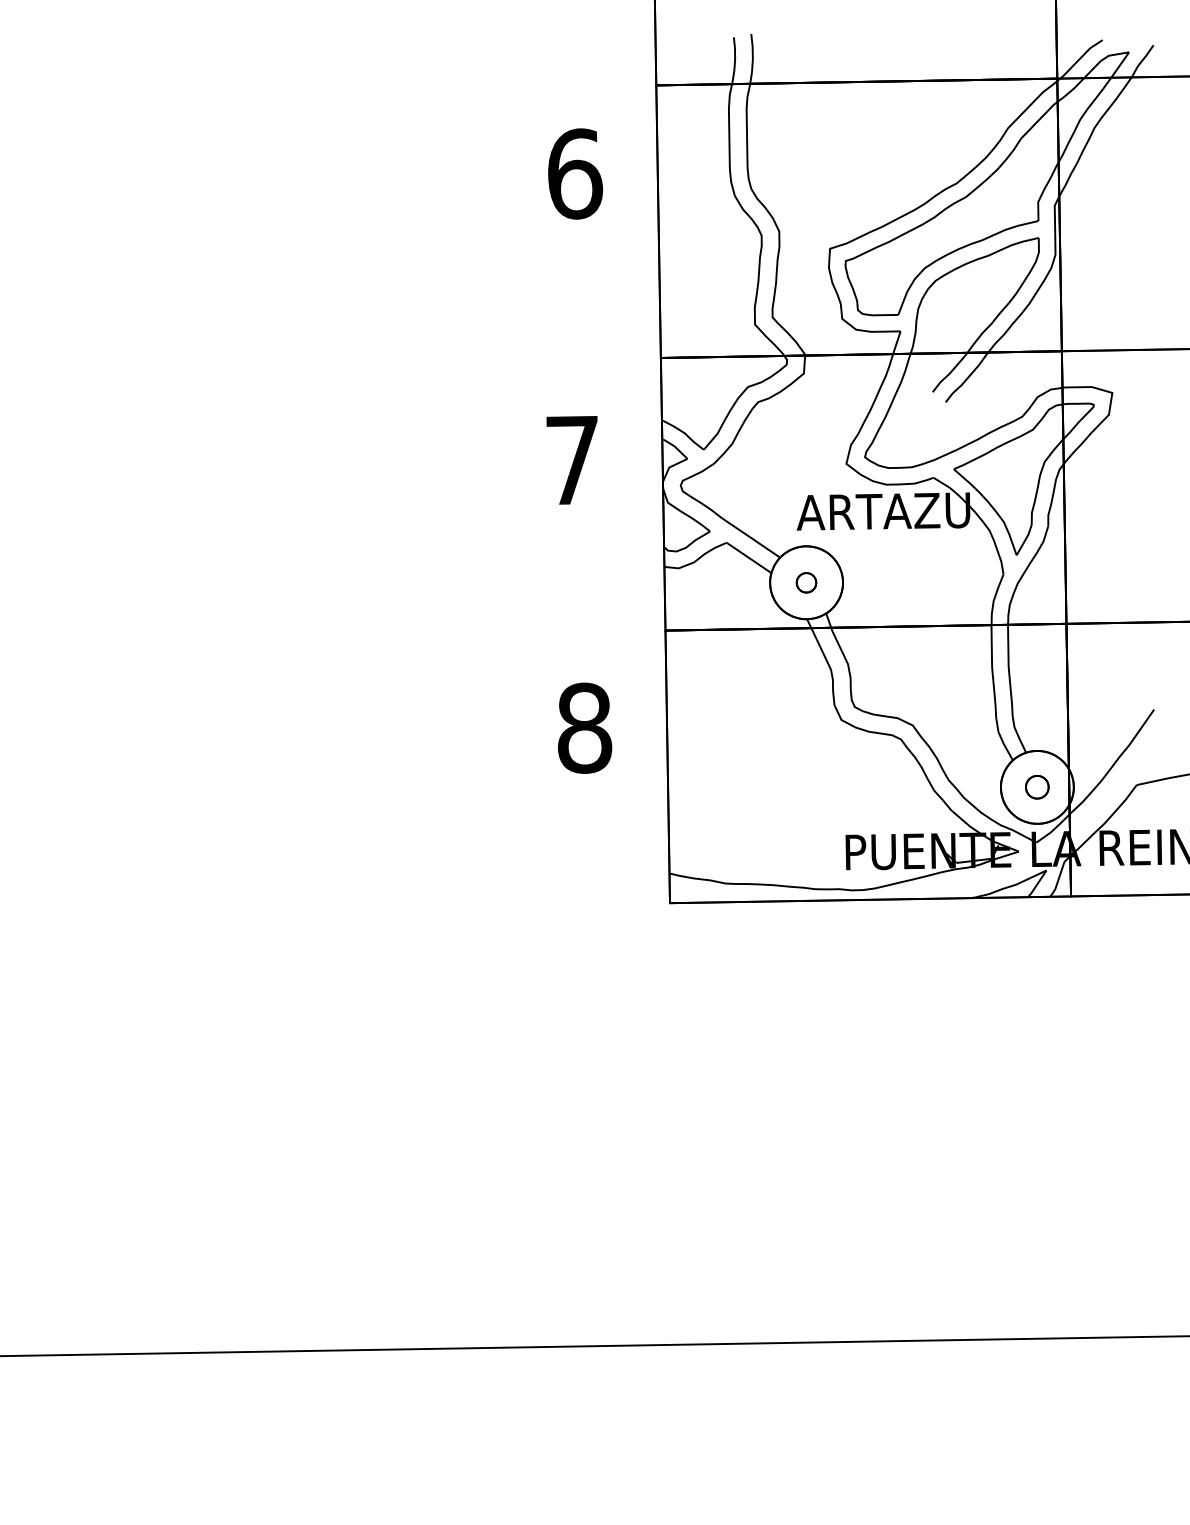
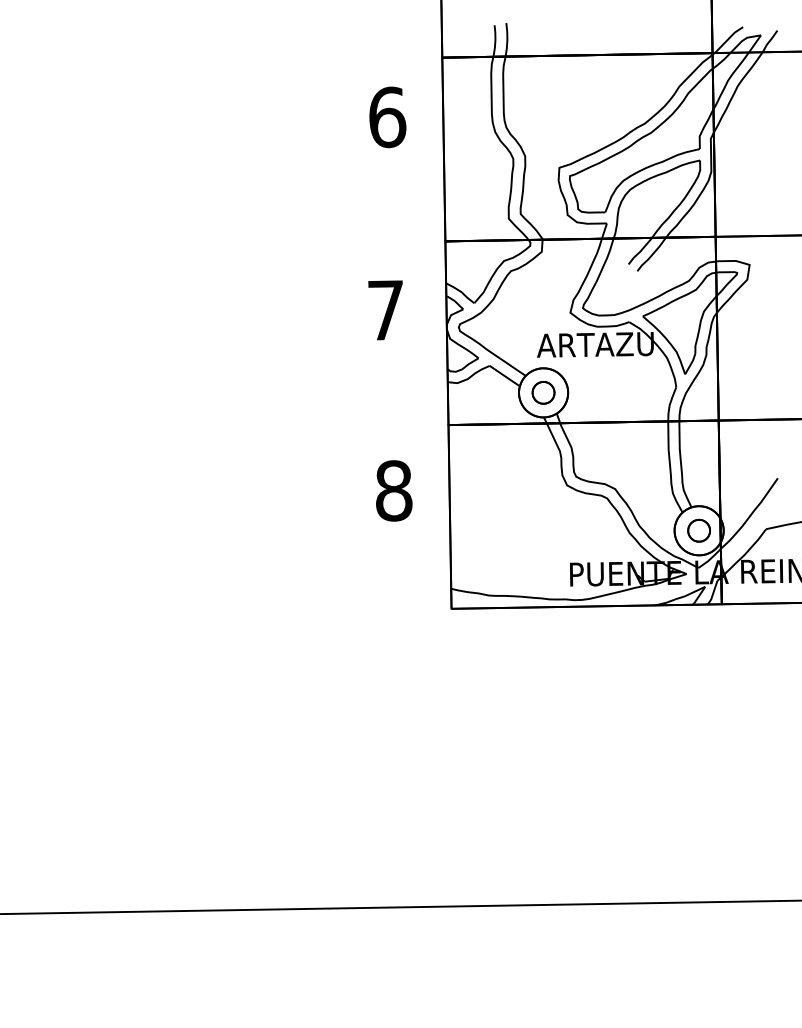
part: (806, 582) -> (543, 392), size x1.67
part: (1036, 786) -> (698, 530), size x1.43

